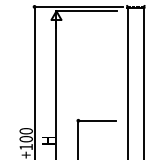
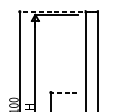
line: (78, 6) -> (51, 11), solid -> dashed
line: (96, 120) -> (63, 92), solid -> dashed

